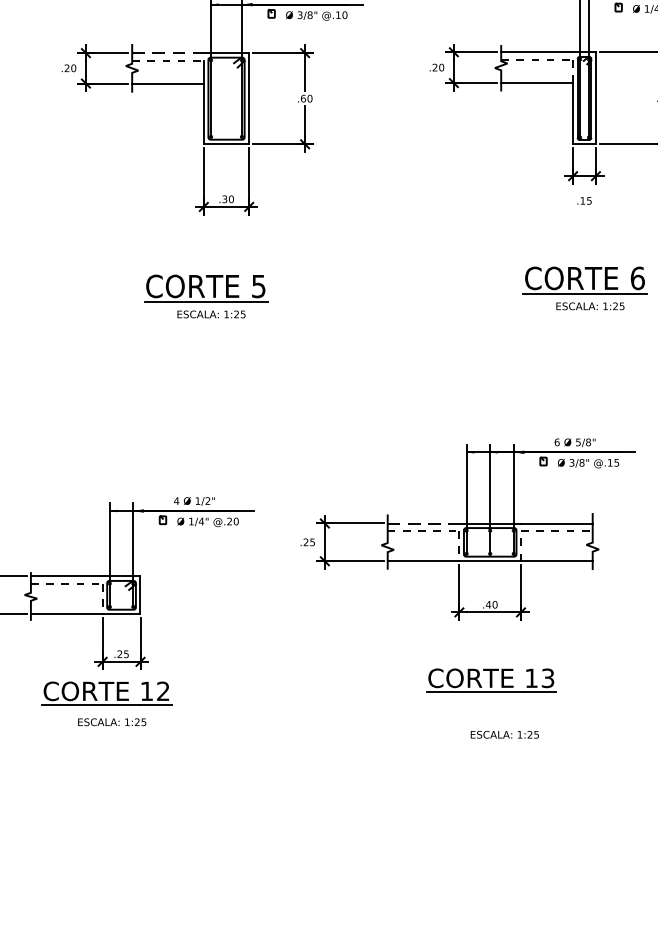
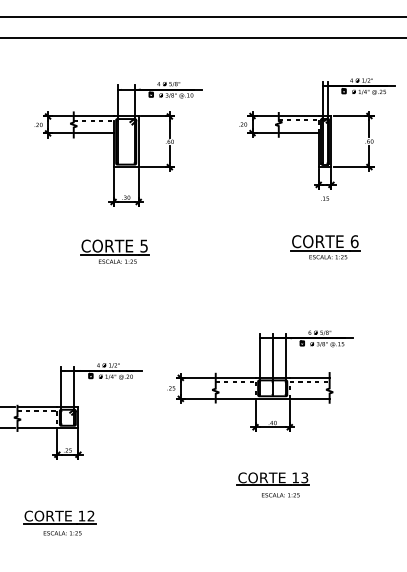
line: (167, 53) -> (93, 116), dashed -> solid
line: (423, 522) -> (235, 377), dashed -> solid
part: (489, 679) -> (272, 478), moved
part: (106, 702) -> (59, 522), moved

